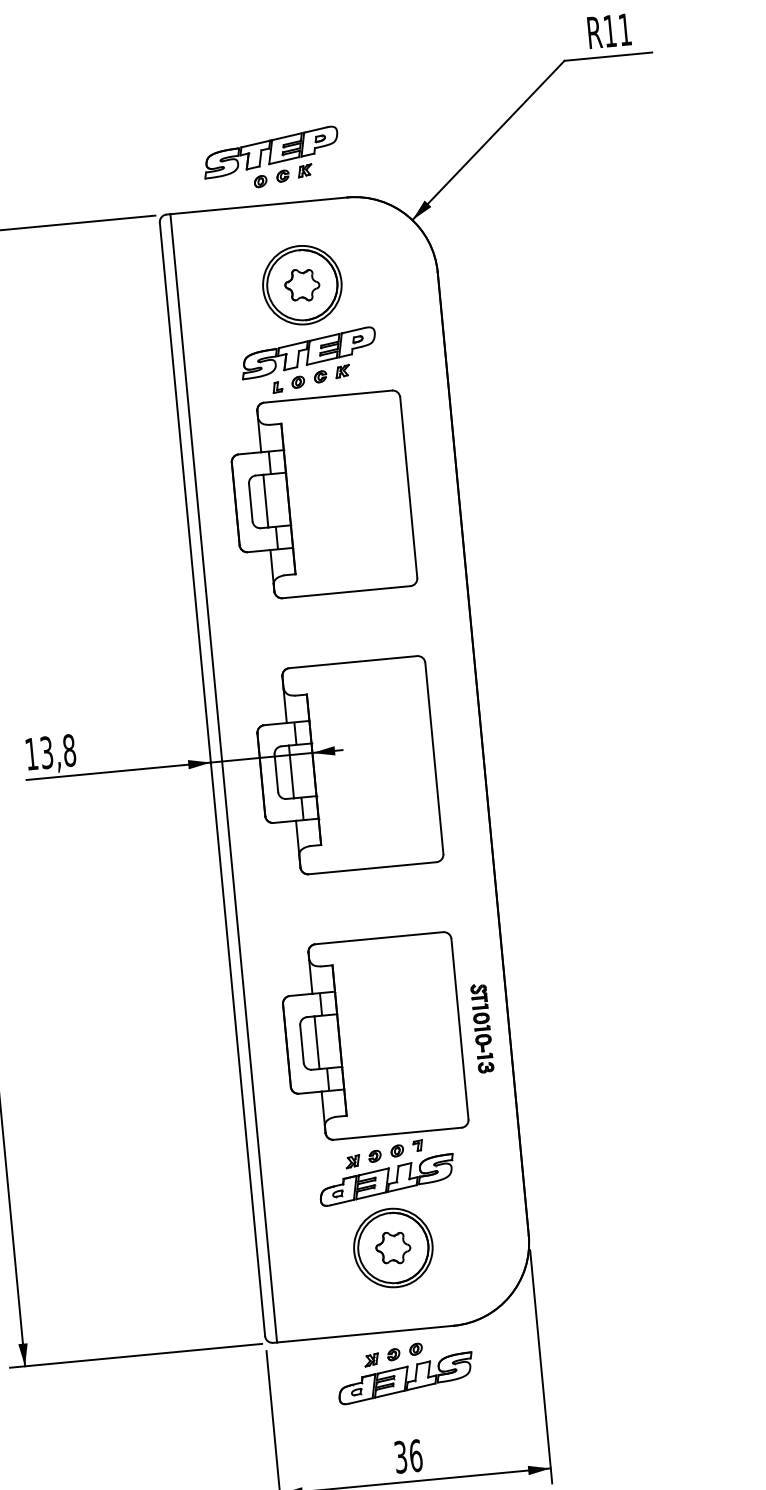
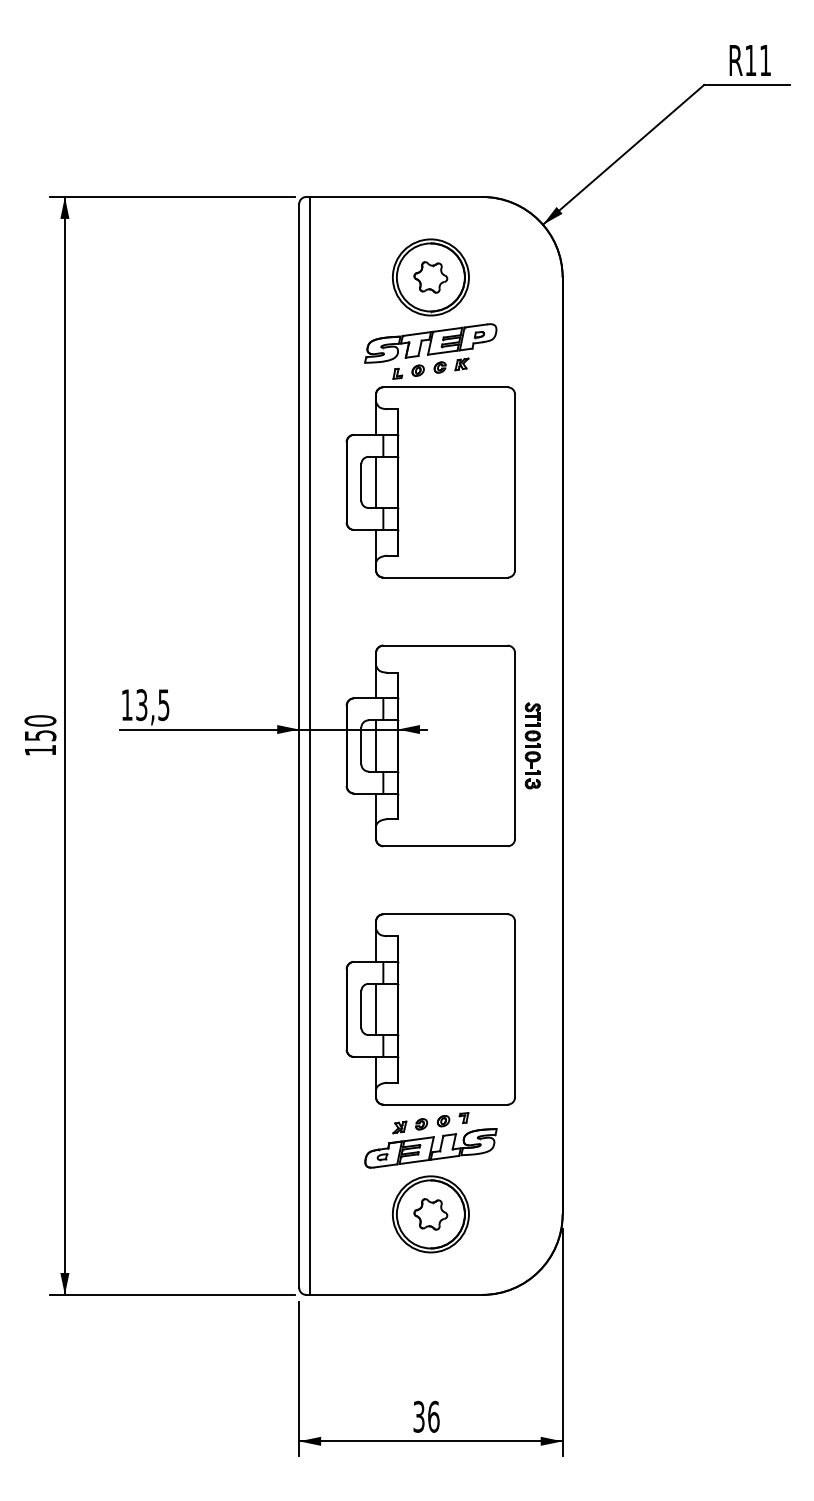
part: (271, 158) -> (412, 152), removed
text: (69, 751) -> (163, 705), 13,8 -> 13,5
part: (482, 1028) -> (532, 745), moved
part: (404, 1371) -> (430, 1334), removed

